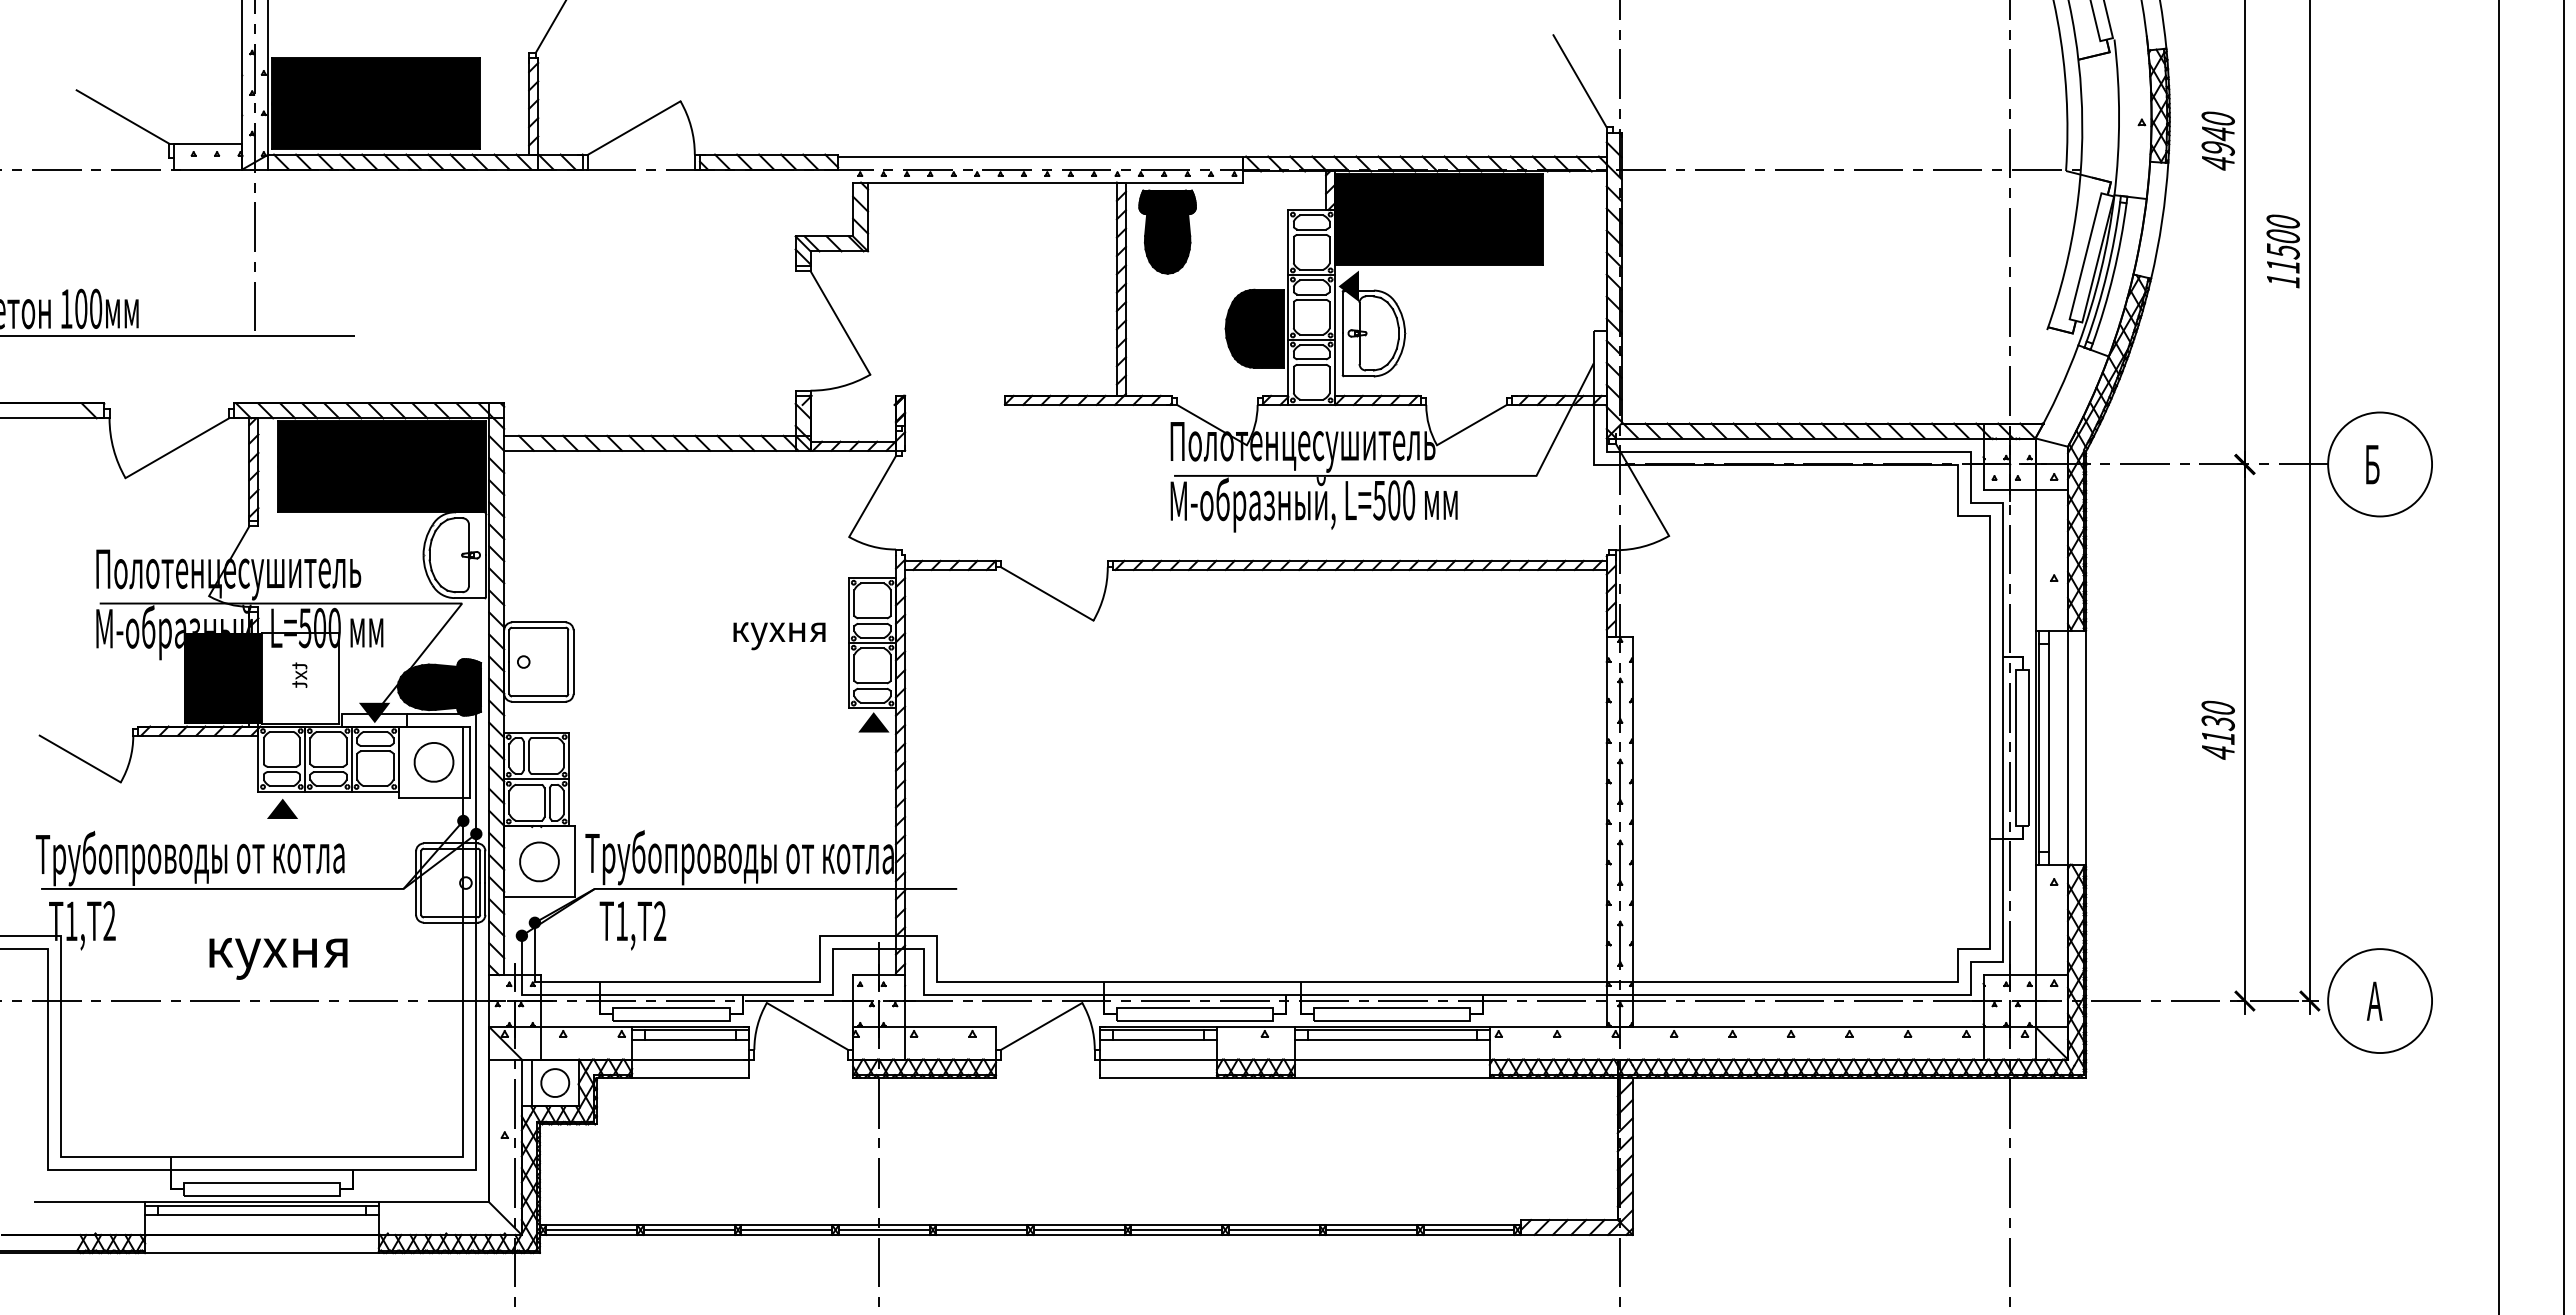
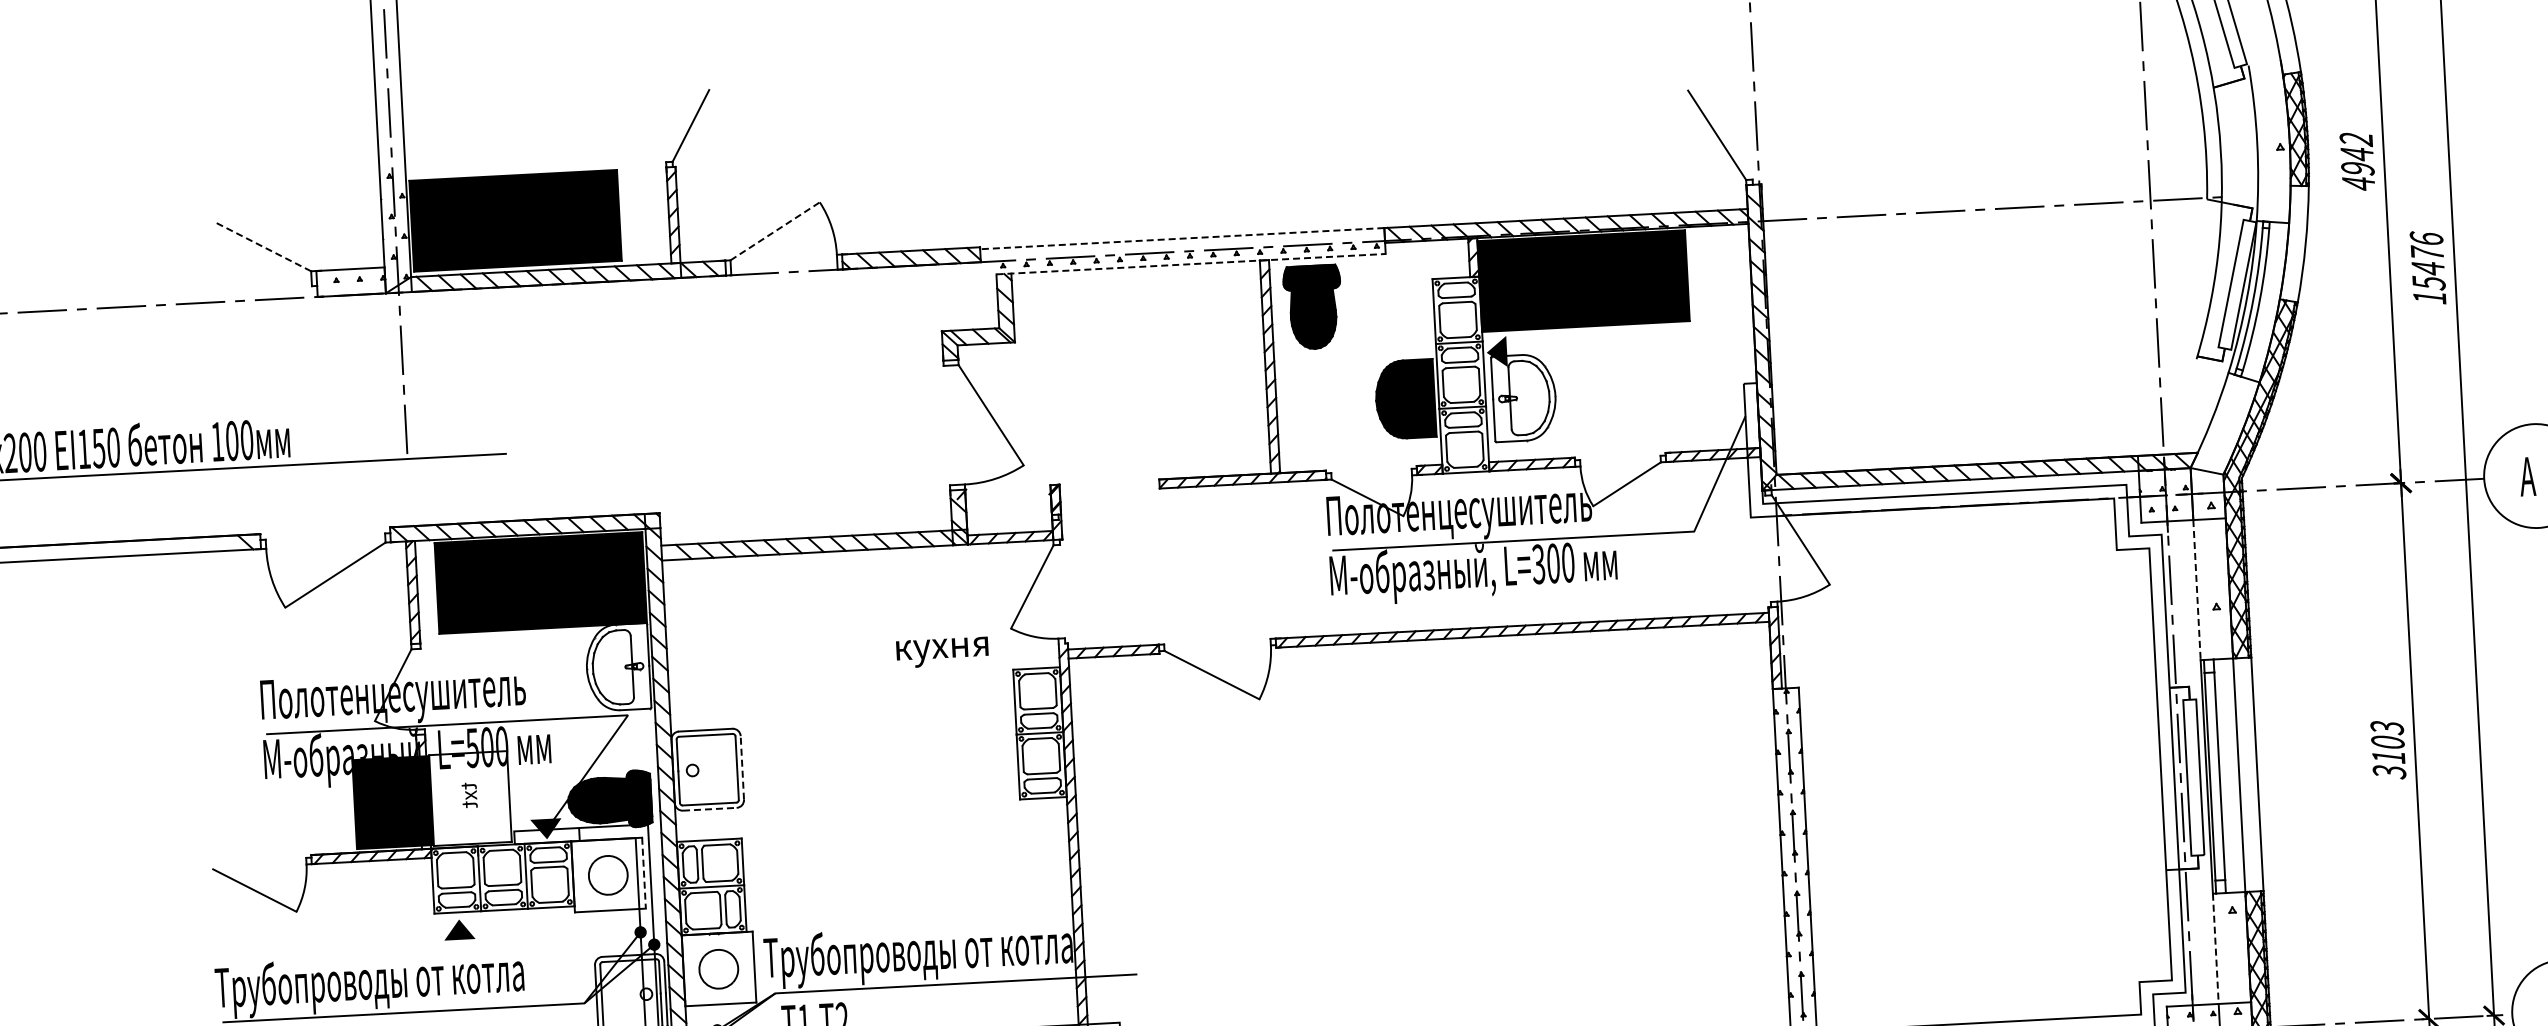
line: (122, 116) -> (263, 246), solid -> dashed
text: (2217, 119) -> (2355, 140), 4940 -> 4942
line: (634, 127) -> (775, 230), solid -> dashed
line: (1040, 156) -> (1182, 238), solid -> dashed
line: (1048, 182) -> (1191, 264), solid -> dashed
text: (2282, 243) -> (2427, 260), 11500 -> 15476
text: (2371, 464) -> (2527, 476), Б -> А
text: (1379, 499) -> (1538, 563), L=500 -> L=300
line: (2035, 561) -> (2197, 590), solid -> dashed
text: (779, 636) -> (942, 652), moved
line: (573, 662) -> (742, 768), solid -> dashed
line: (538, 701) -> (709, 809), solid -> dashed
fill: (873, 722) -> (1045, 812), removed
text: (2217, 730) -> (2387, 750), 4130 -> 3103
line: (469, 762) -> (643, 873), solid -> dashed
line: (2035, 920) -> (2215, 949), solid -> dashed

